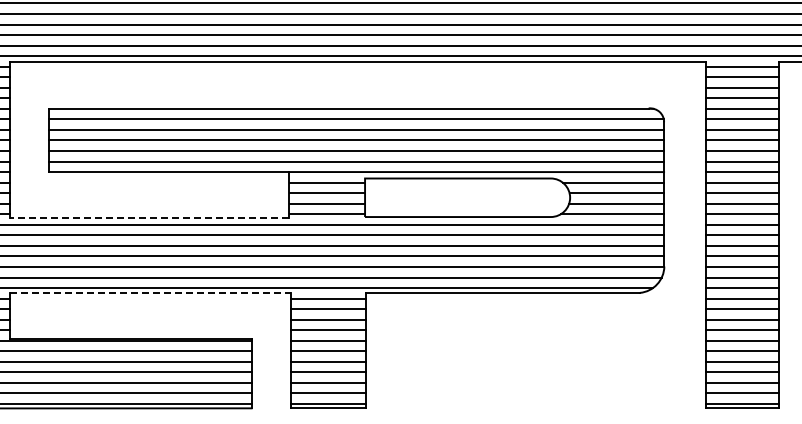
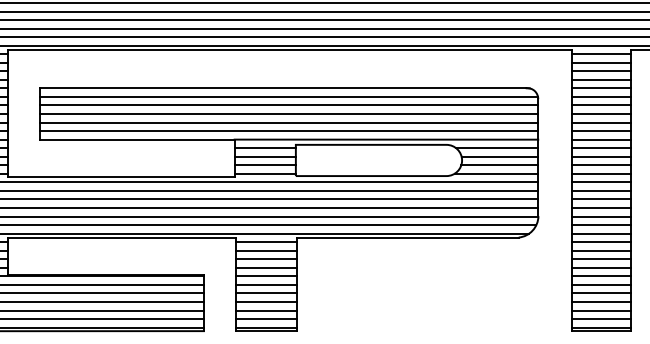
line: (149, 218) -> (121, 177), dashed -> solid
line: (150, 292) -> (121, 237), dashed -> solid

